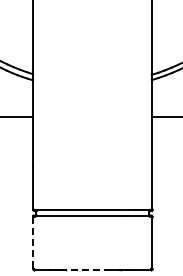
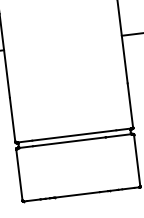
line: (33, 242) -> (19, 174), dashed -> solid
line: (88, 269) -> (77, 194), dashed -> solid

